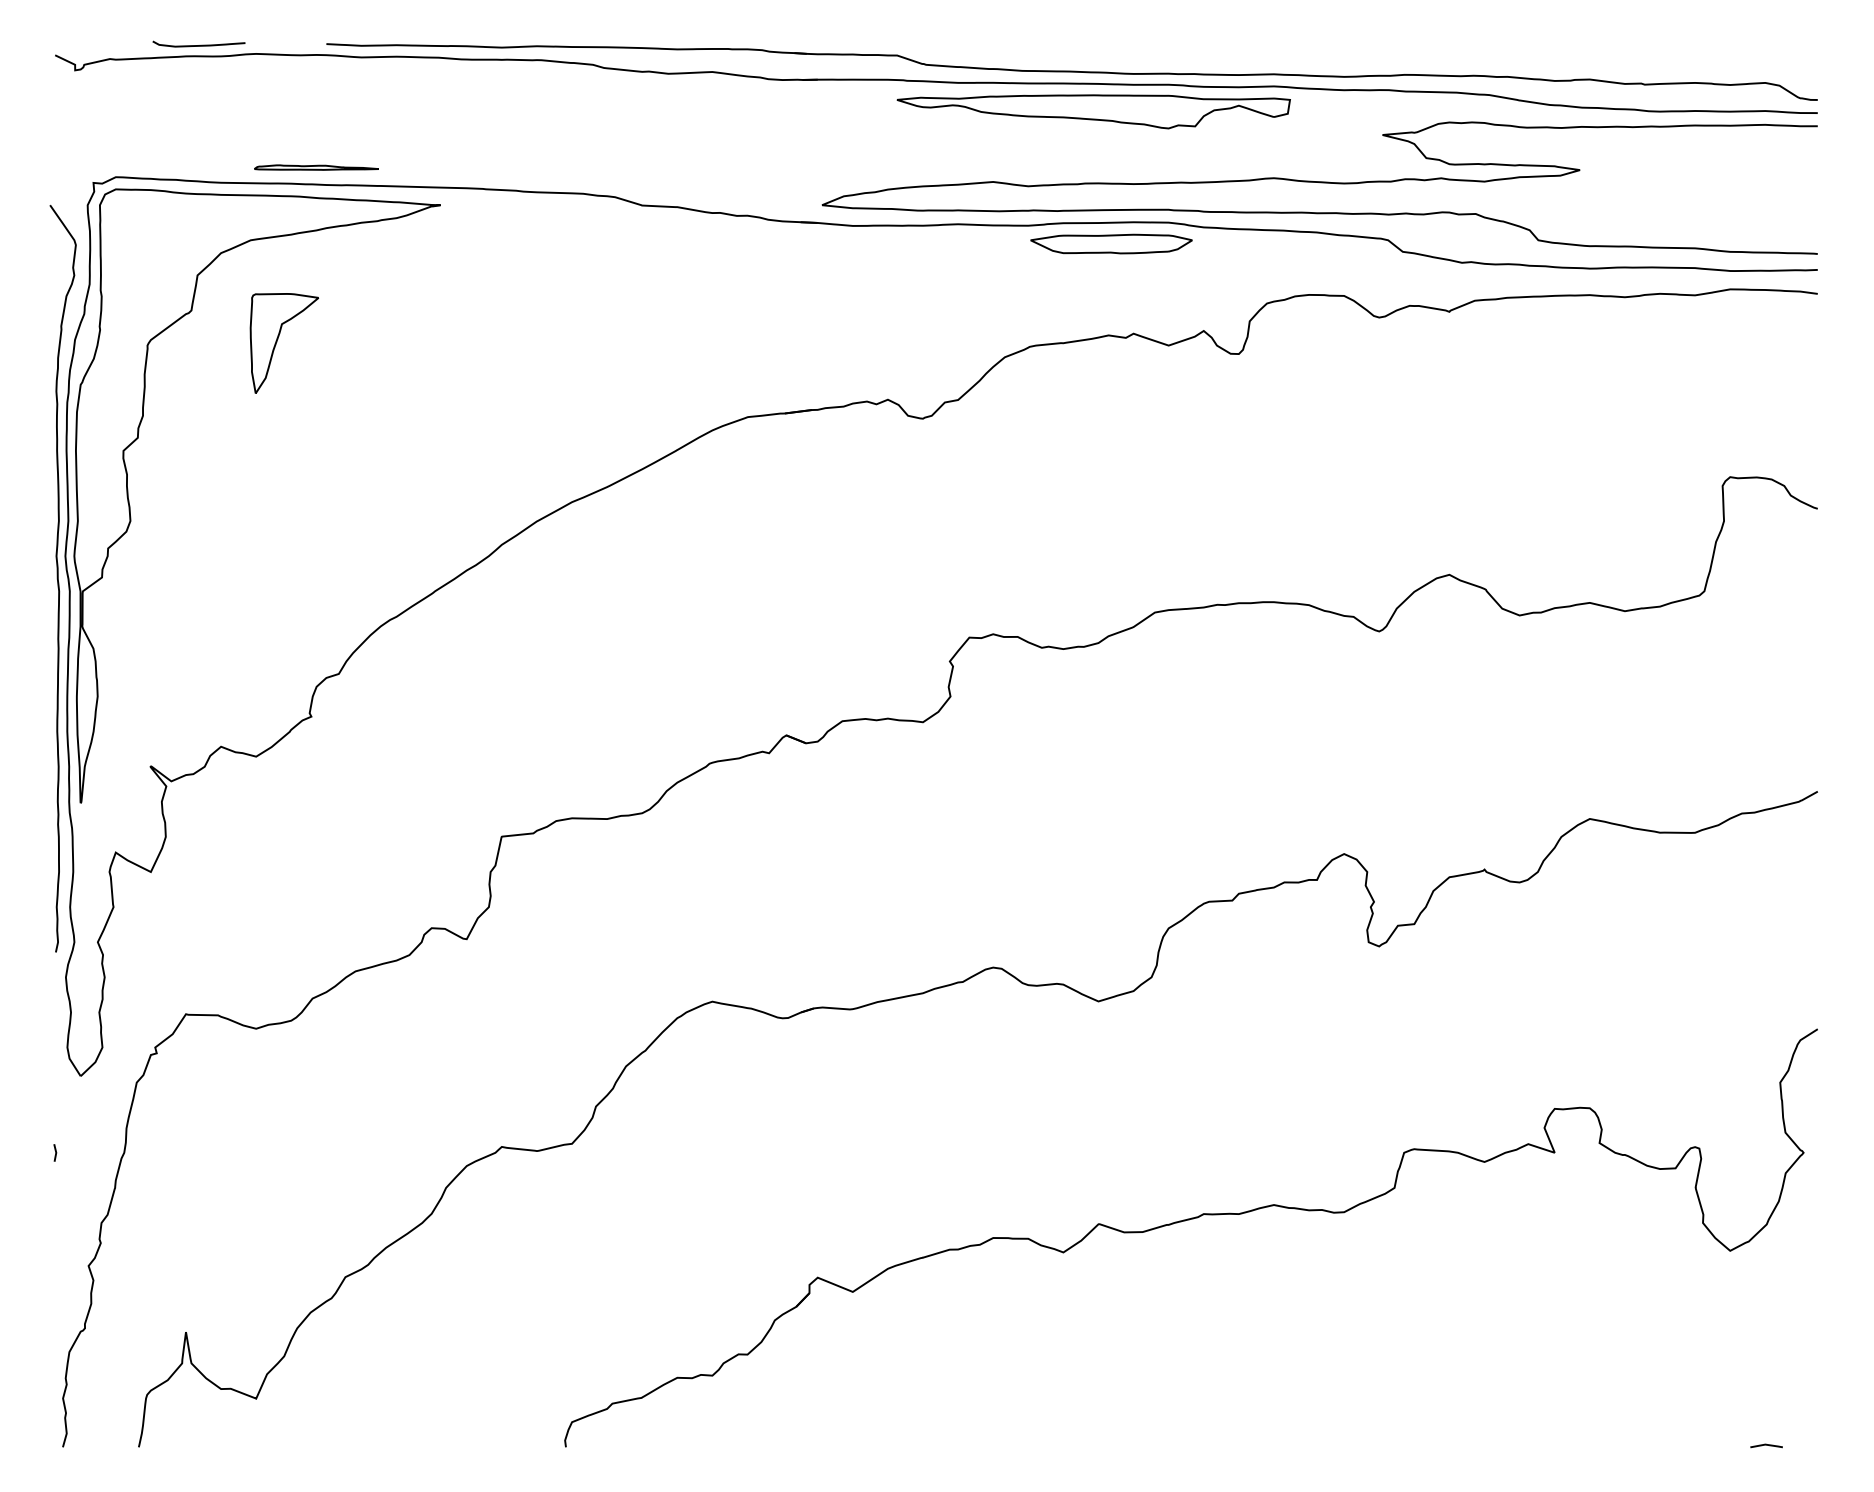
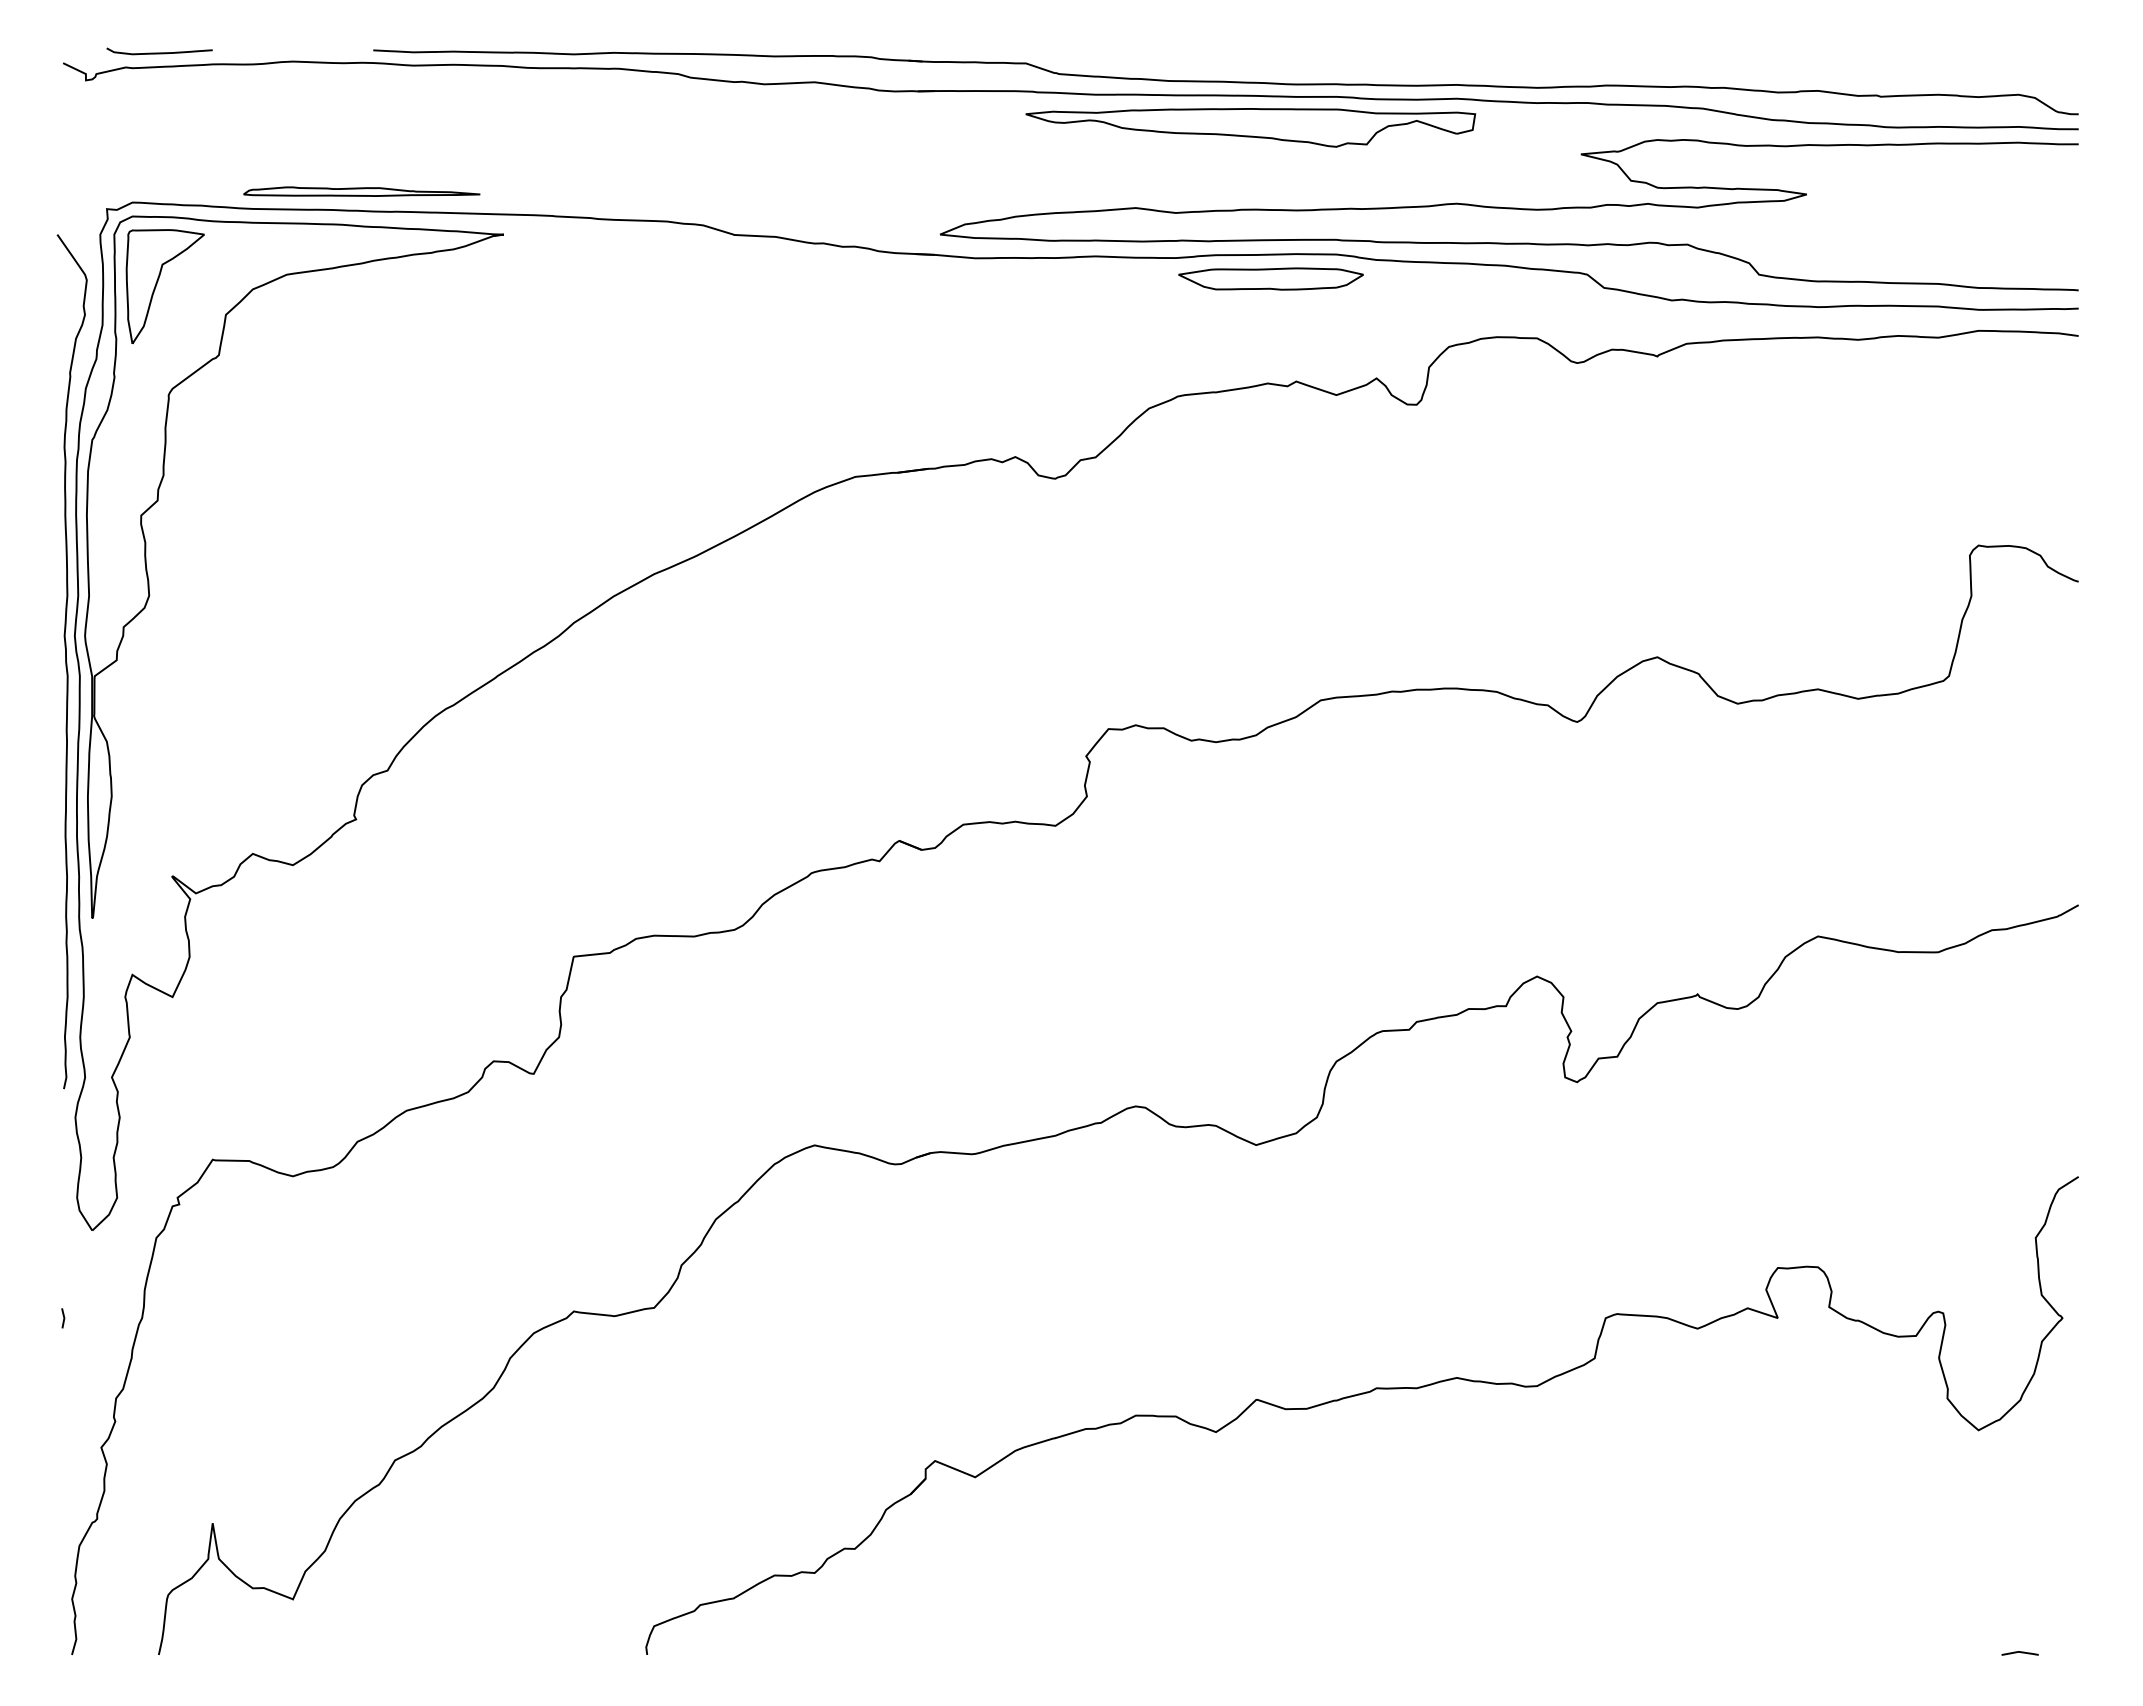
curve: (198, 45) -> (159, 52), moved
part: (316, 167) -> (361, 191), size x1.67
part: (277, 341) -> (157, 284), moved

